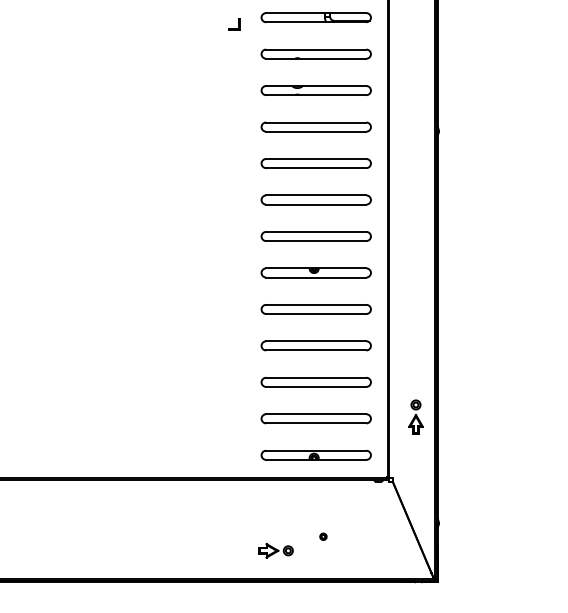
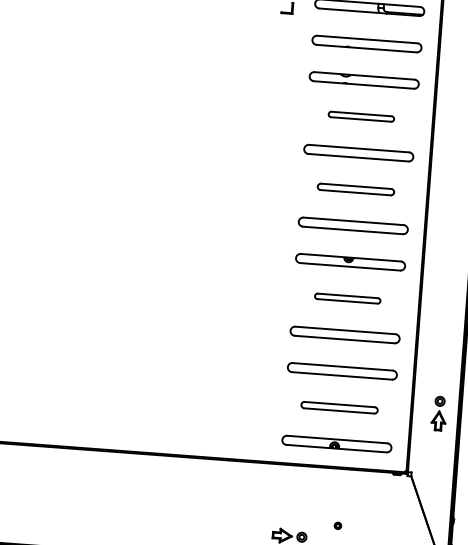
part: (315, 126) -> (360, 116), size x0.6
part: (315, 199) -> (355, 188), size x0.7
part: (315, 309) -> (347, 298), size x0.6
part: (315, 418) -> (338, 407), size x0.7

